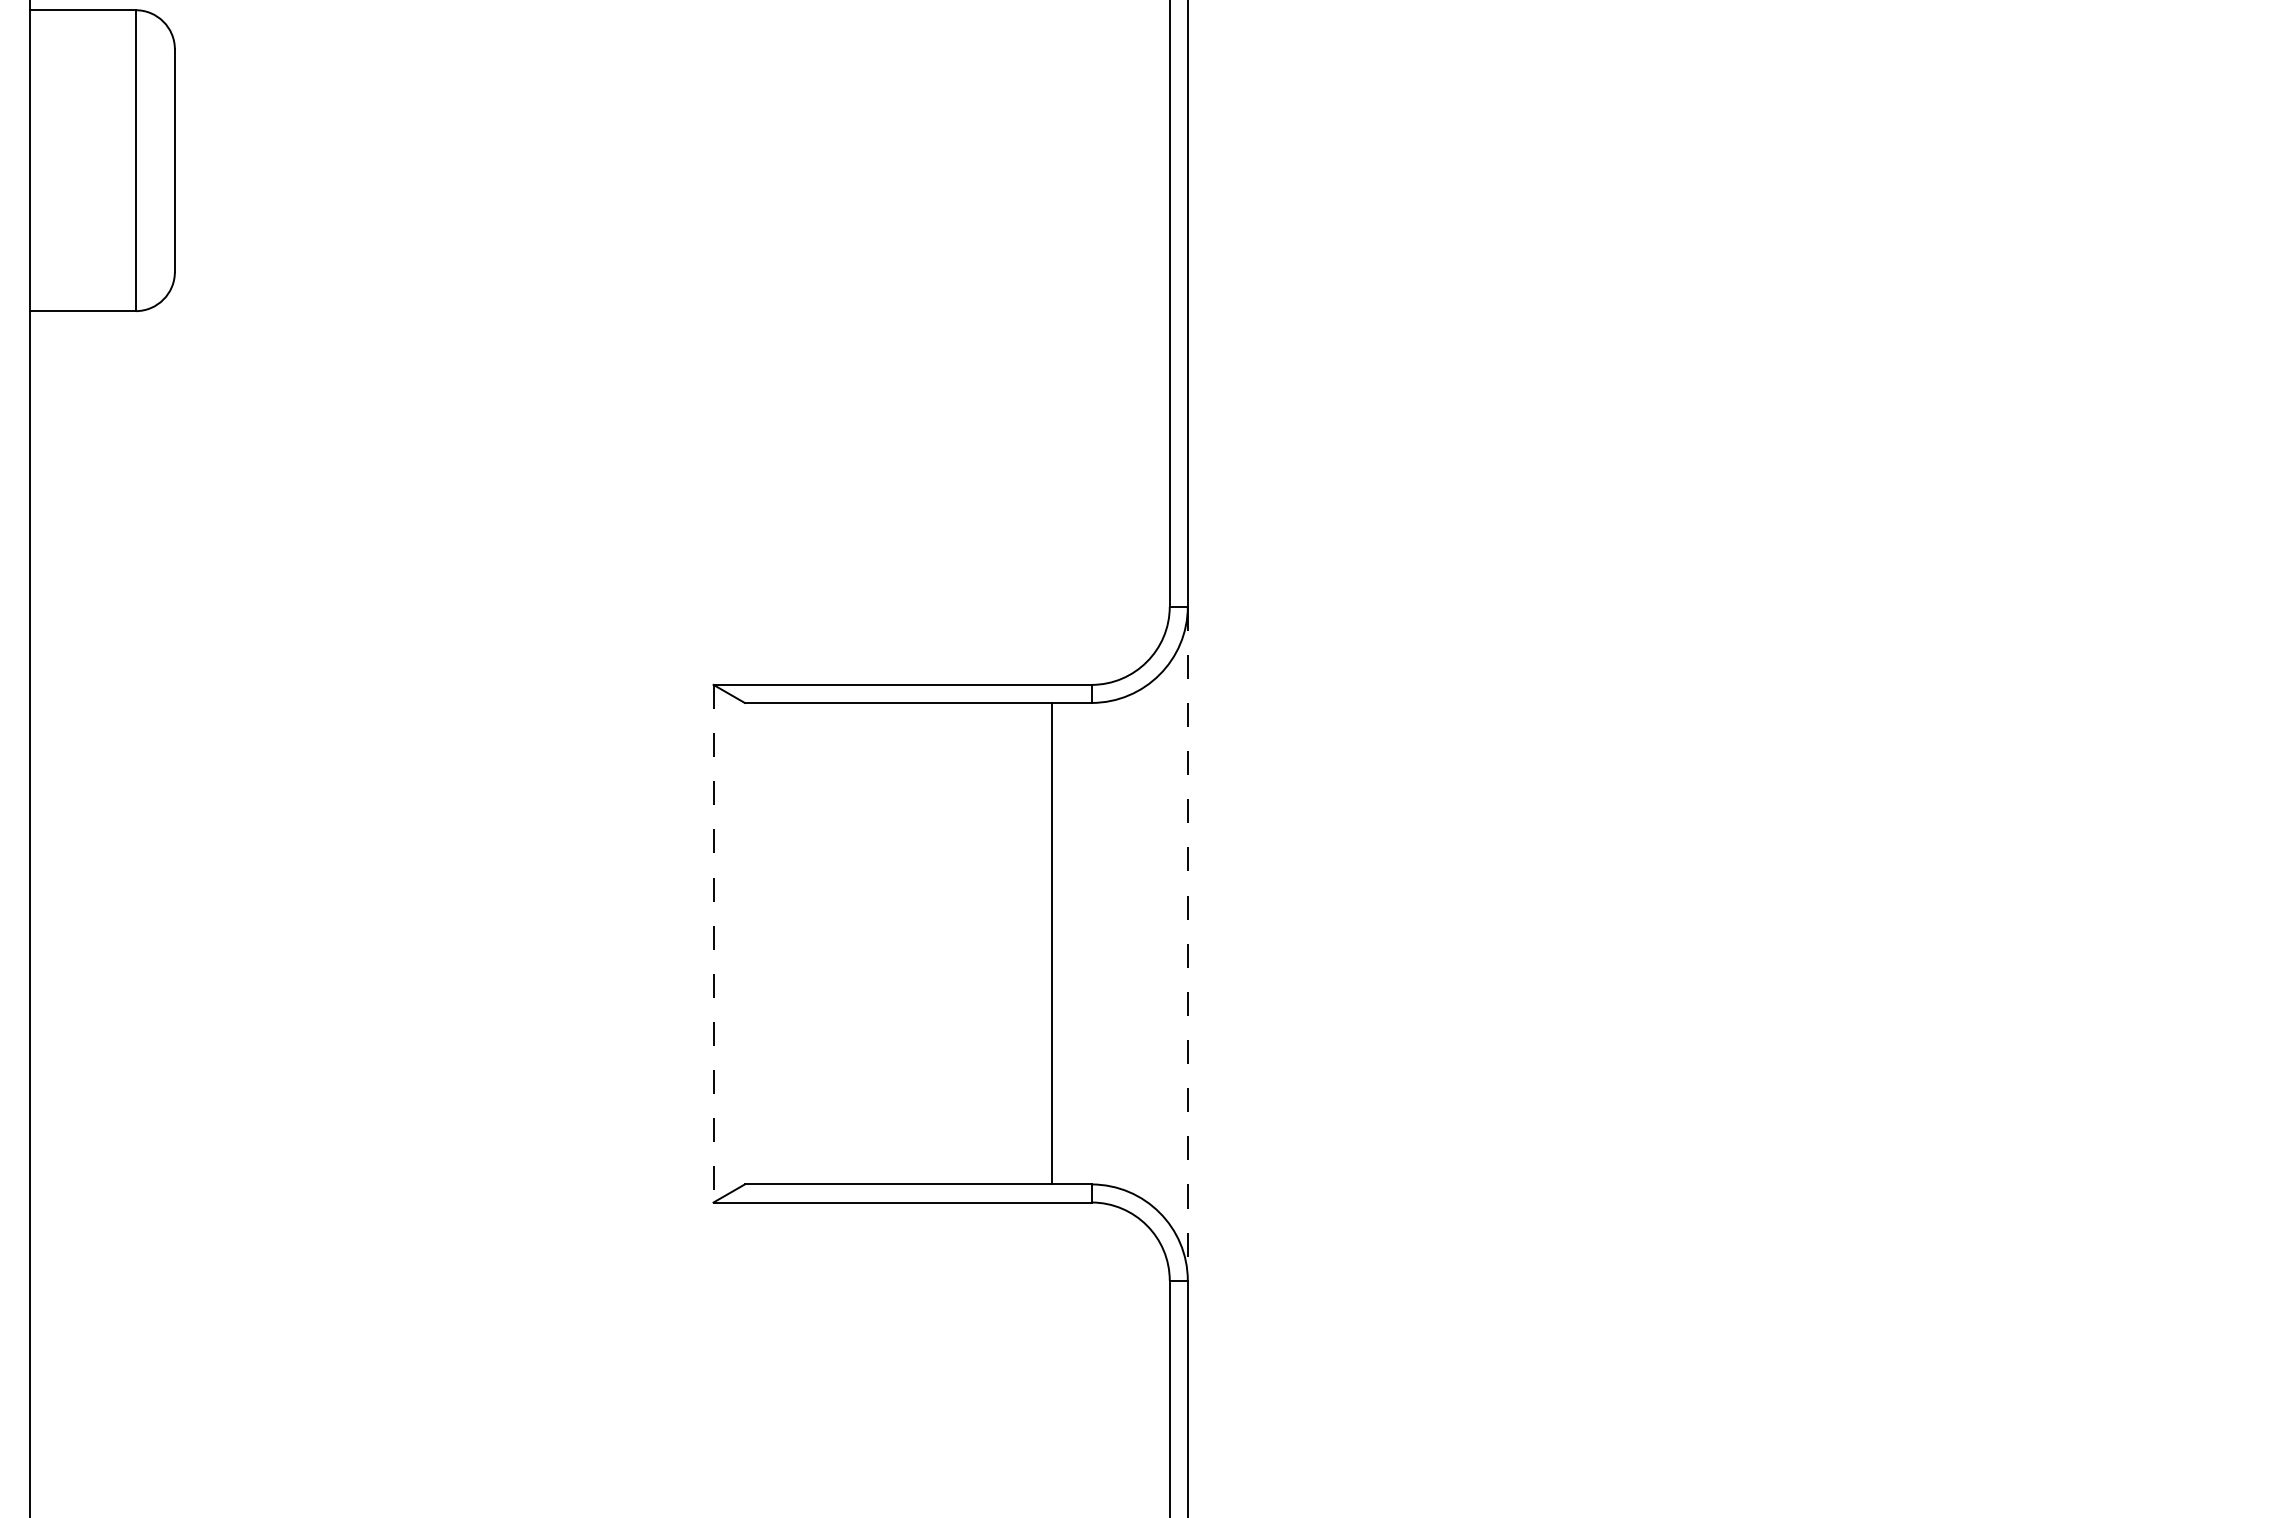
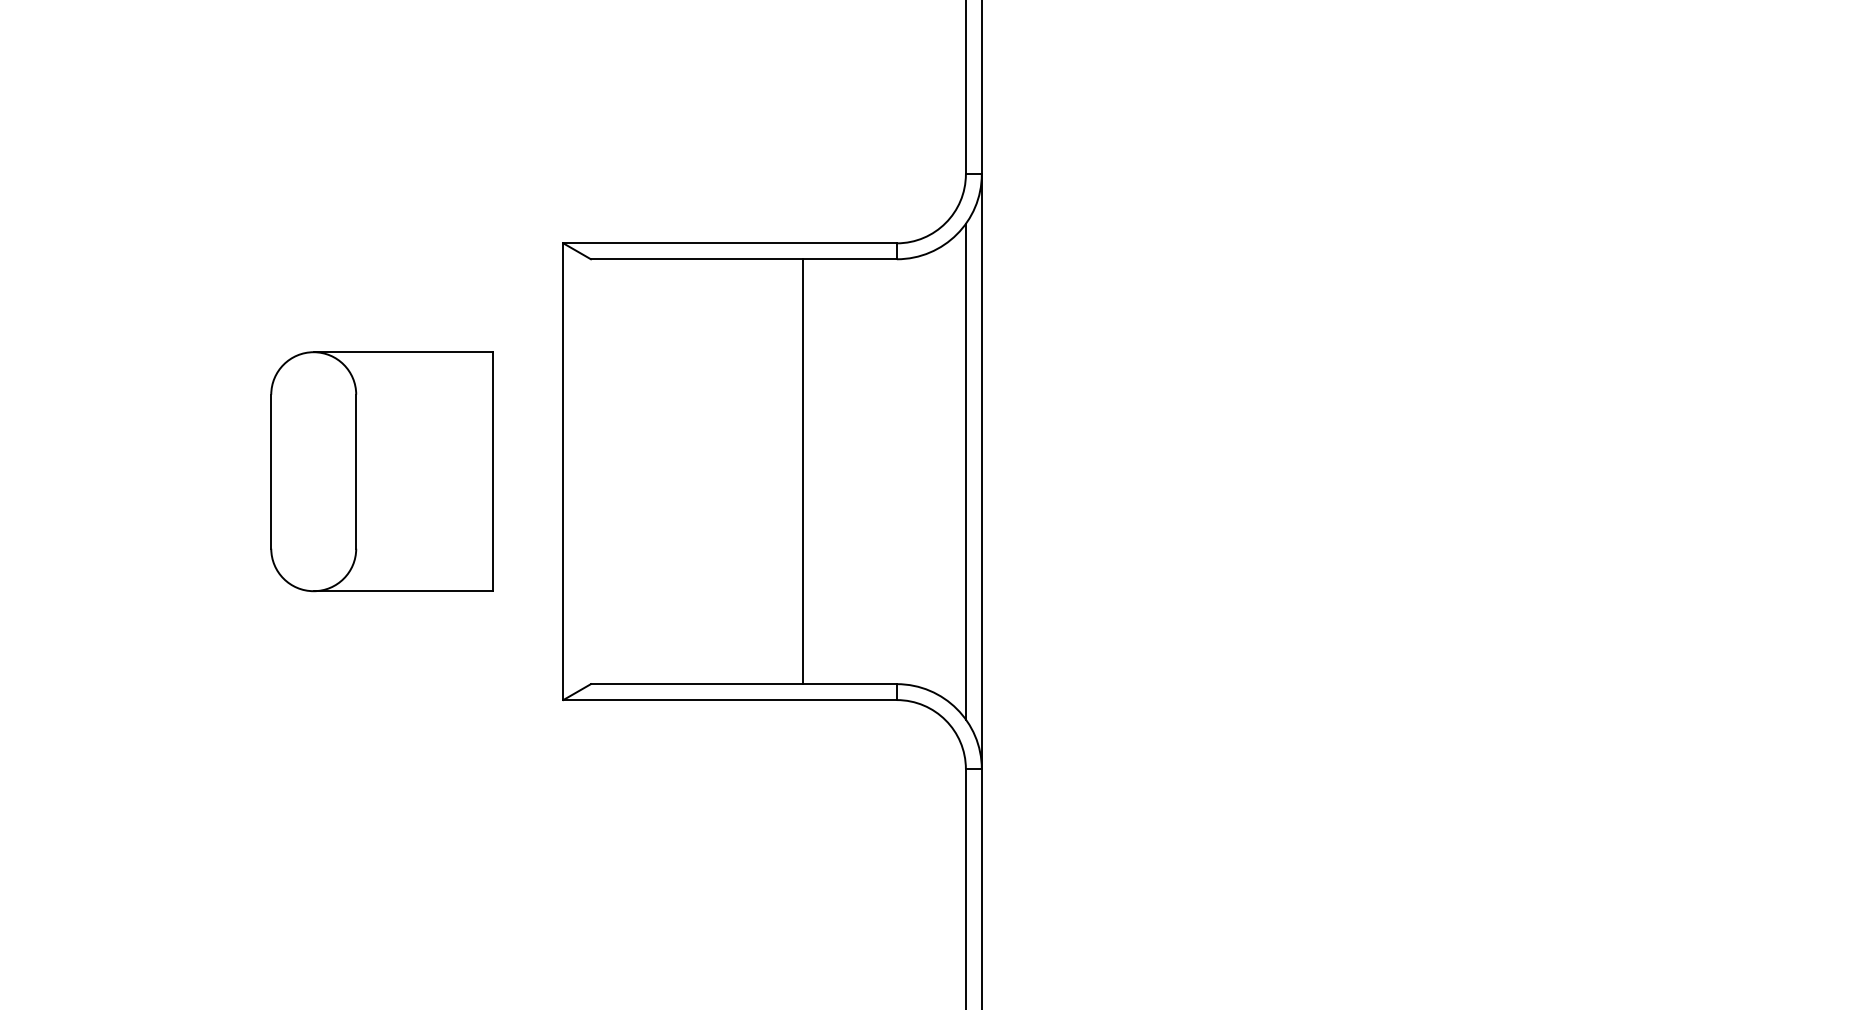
part: (507, 943) -> (381, 471), added
line: (713, 943) -> (563, 471), dashed -> solid
line: (1051, 943) -> (802, 471), moved
line: (1169, 943) -> (965, 471), added
line: (1187, 944) -> (981, 472), dashed -> solid

